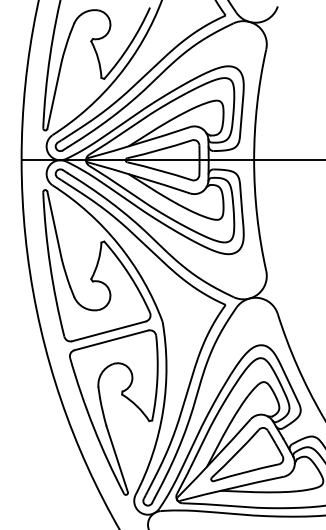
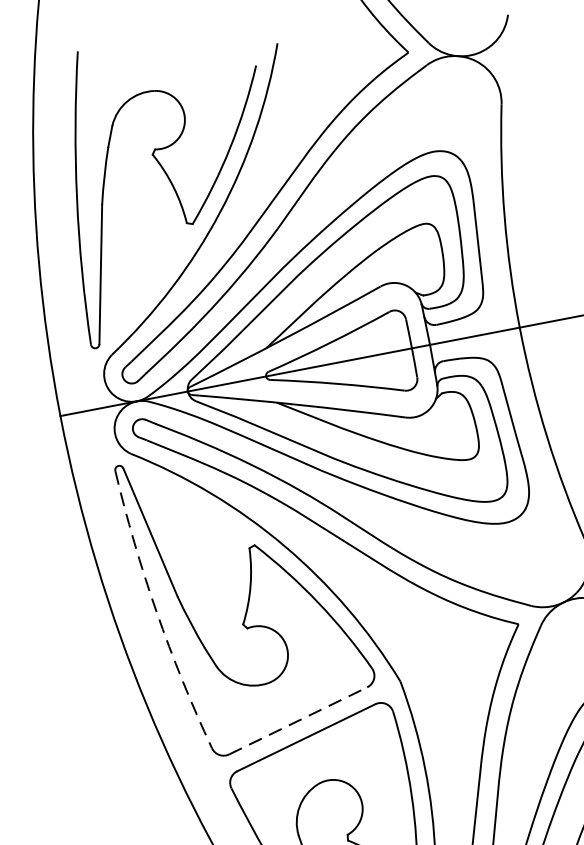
arc: (50, 264) -> (157, 611), solid -> dashed
line: (109, 331) -> (299, 720), solid -> dashed

